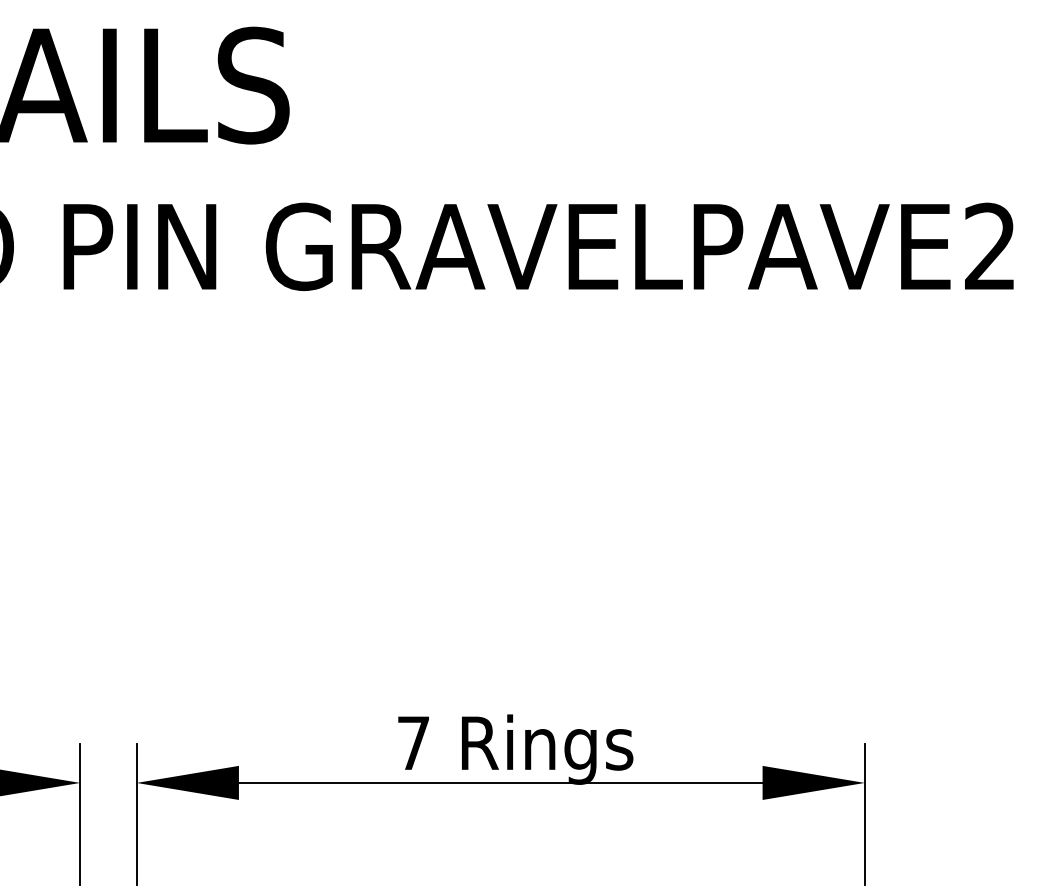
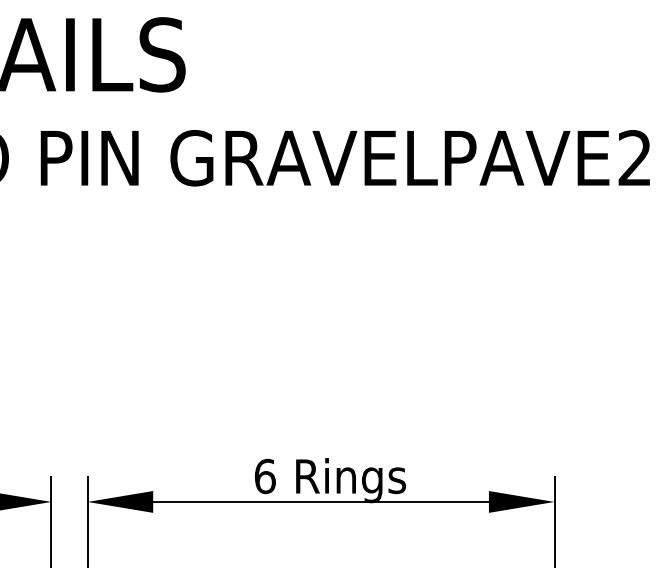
text: (412, 743) -> (264, 476), 7 -> 6

